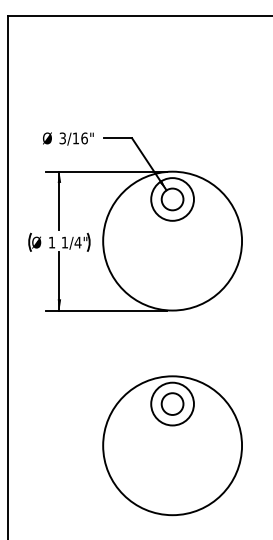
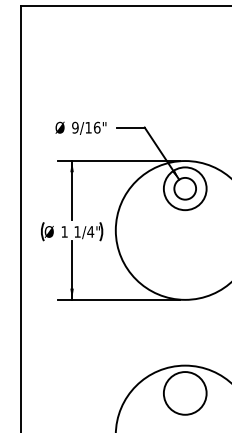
text: (62, 138) -> (75, 127), 3/16" -> 9/16"
circle: (172, 403) -> (185, 392), removed

